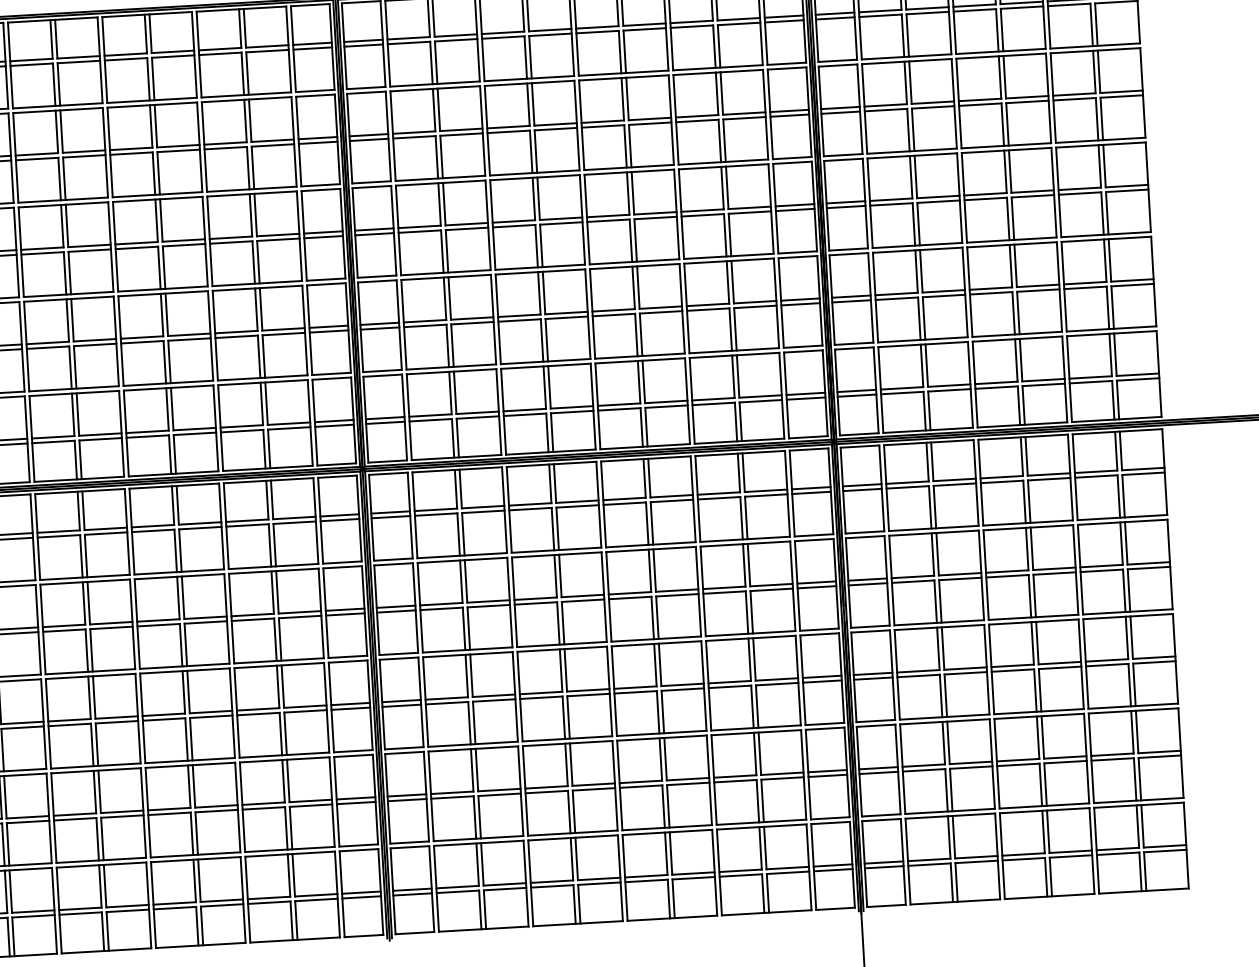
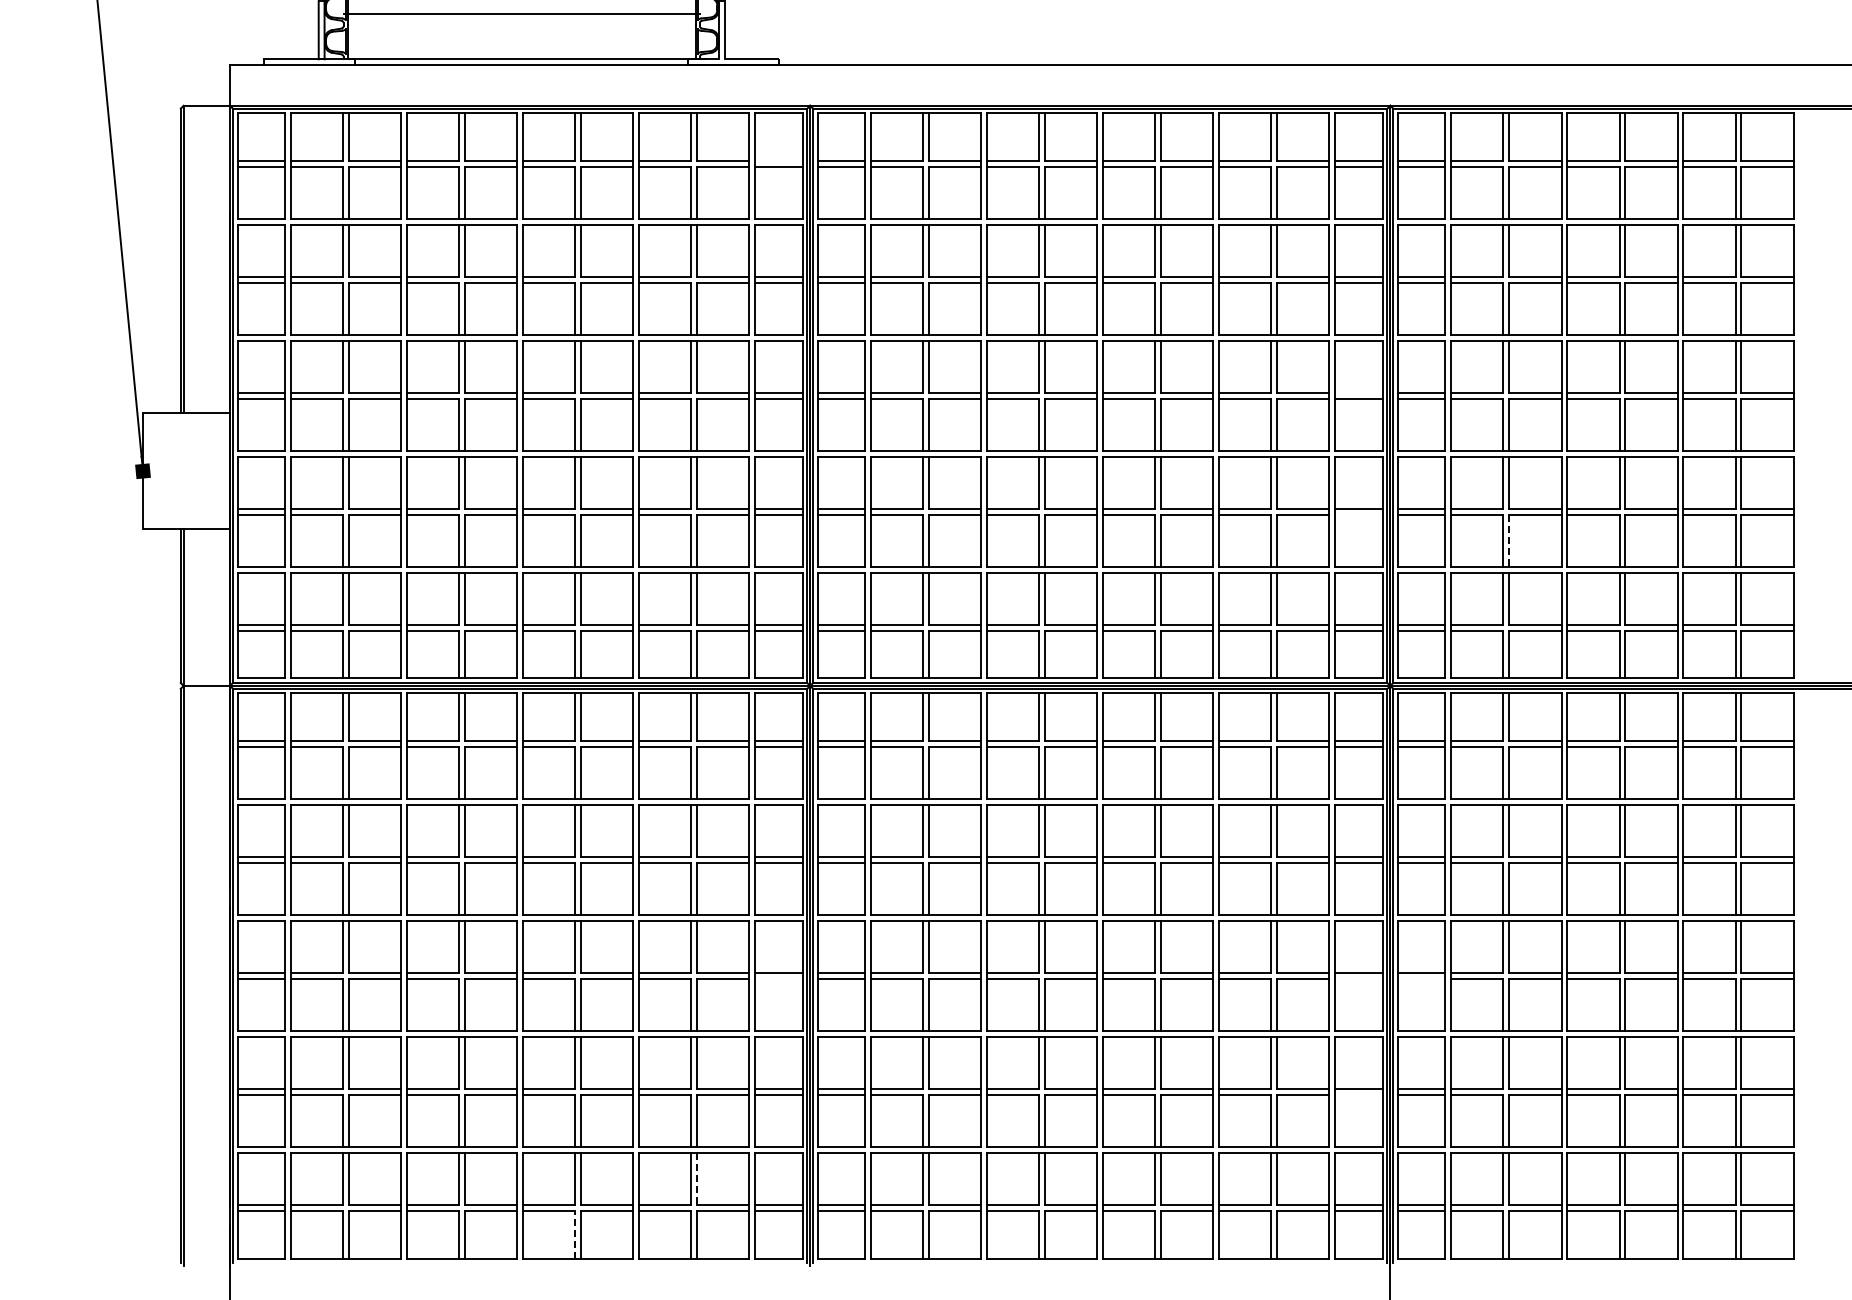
line: (312, 43) -> (778, 160), removed
line: (794, 204) -> (1358, 392), removed
line: (800, 304) -> (1358, 514), removed
line: (924, 318) -> (1509, 541), solid -> dashed
line: (873, 678) -> (1421, 978), removed
line: (822, 681) -> (1358, 978), removed
line: (350, 708) -> (778, 978), removed
line: (827, 775) -> (1358, 1094), removed
line: (294, 875) -> (697, 1179), solid -> dashed
line: (197, 926) -> (575, 1234), solid -> dashed

